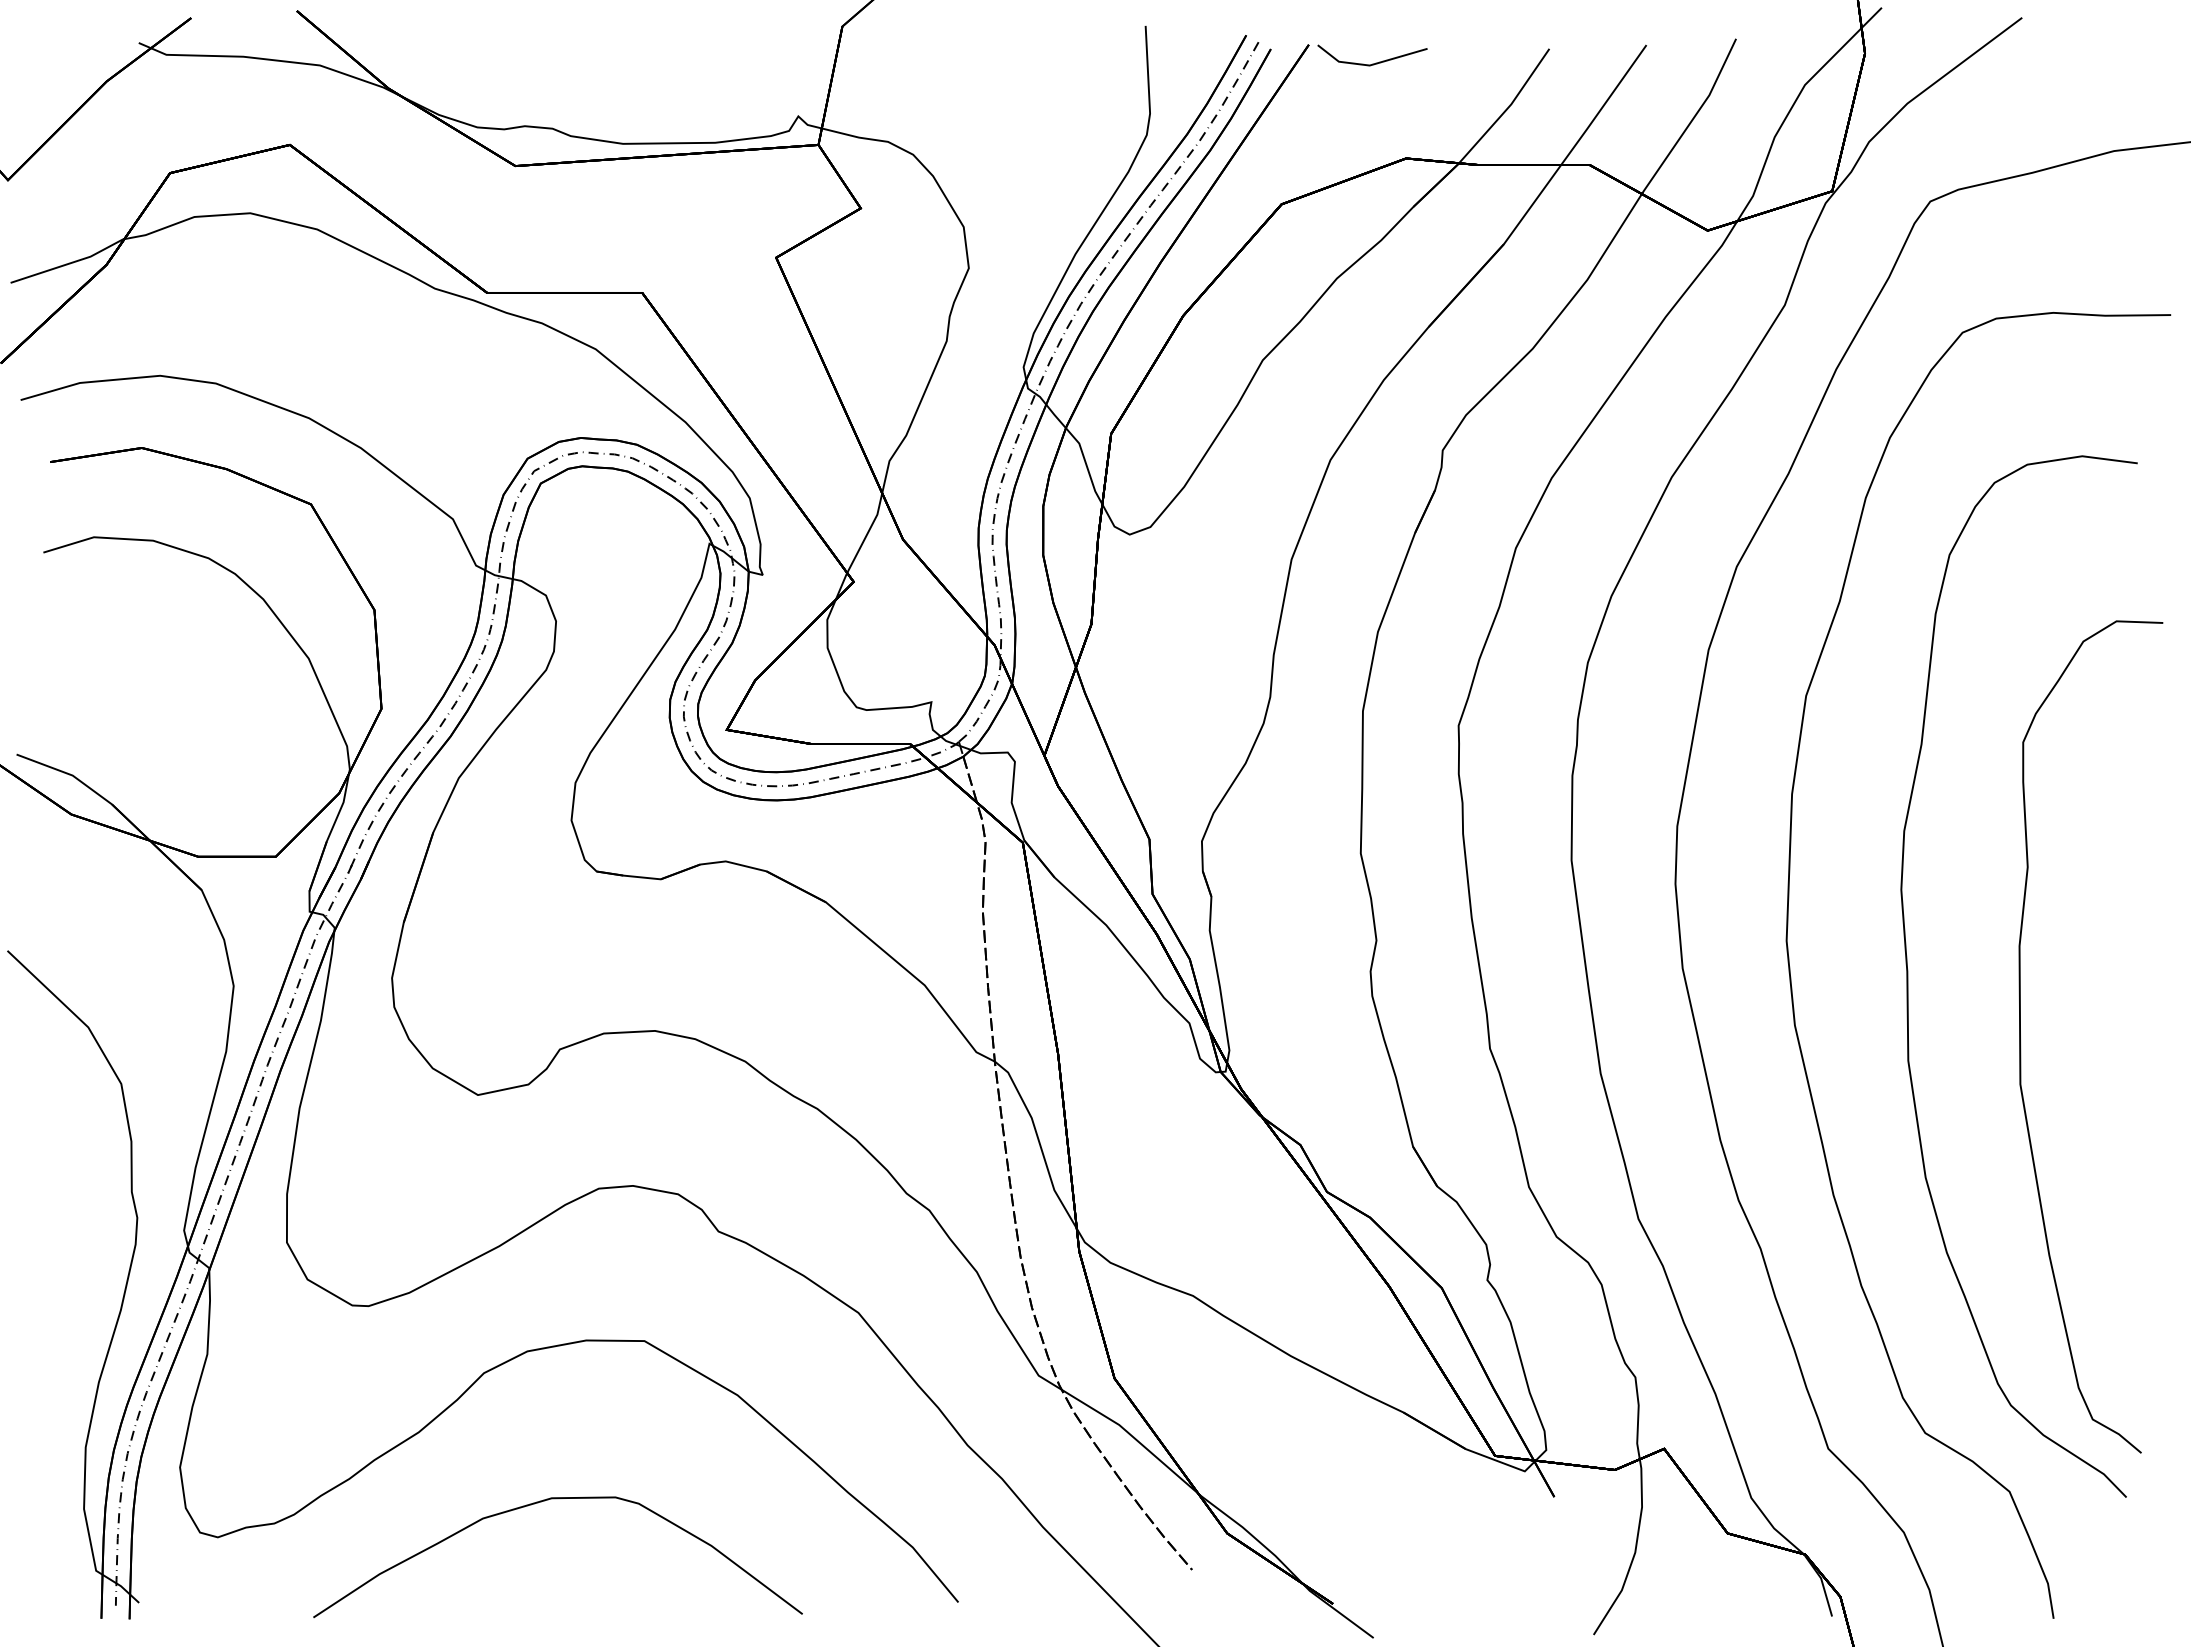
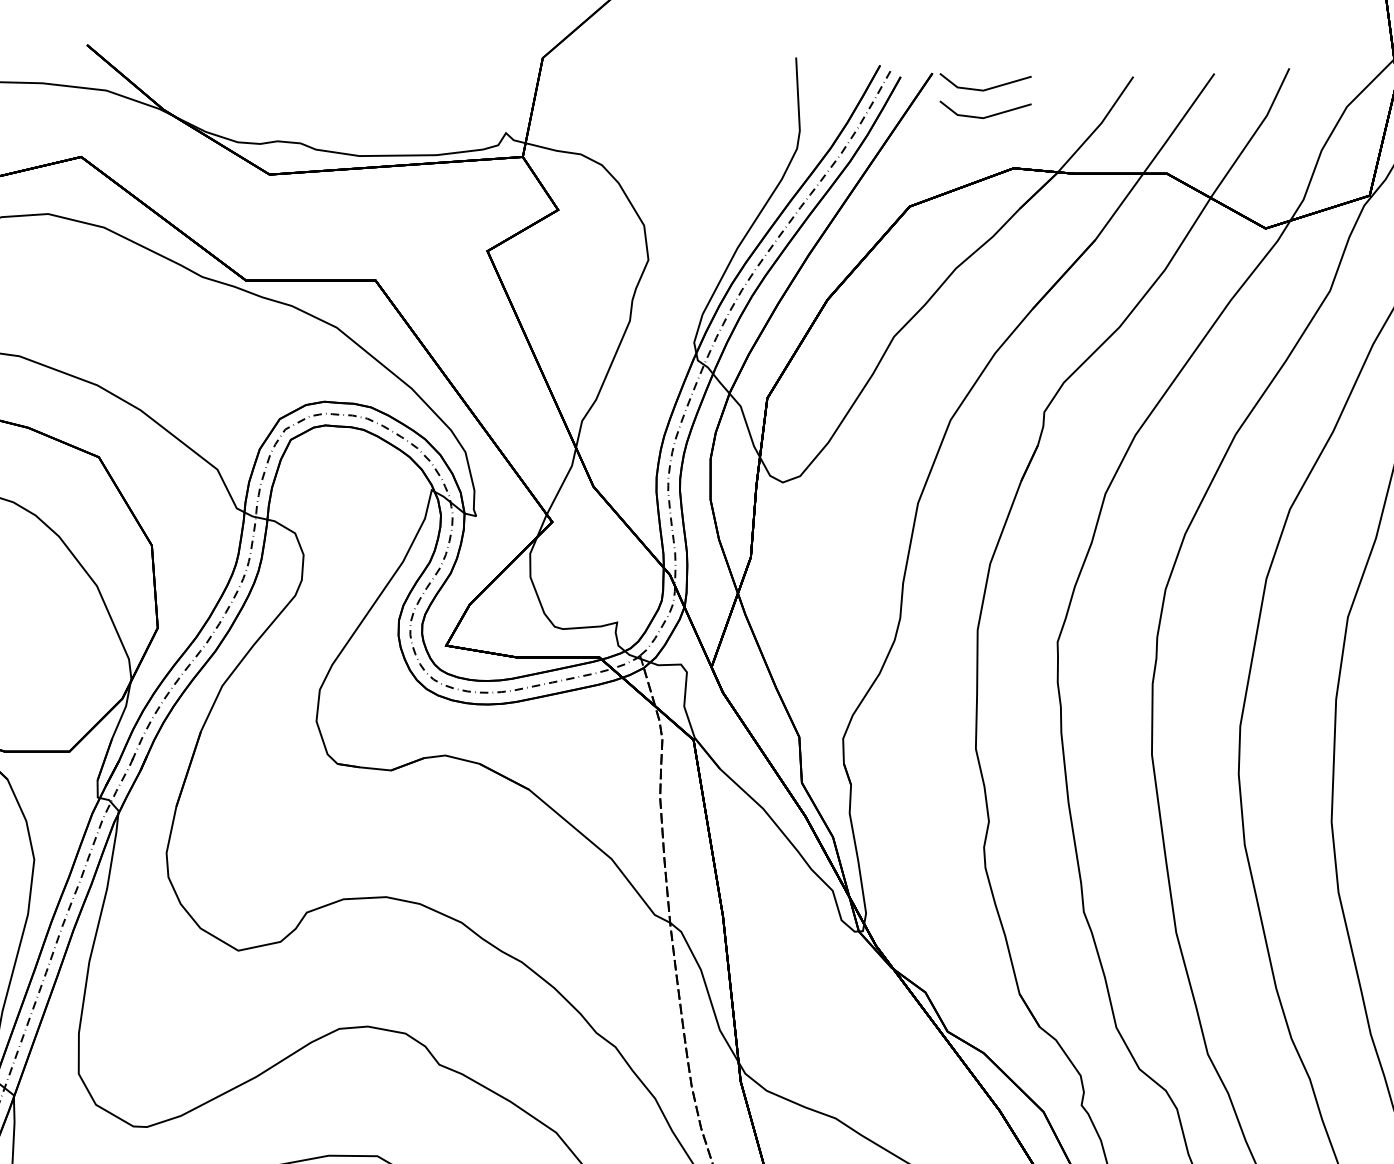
line: (1375, 95) -> (988, 115), added

